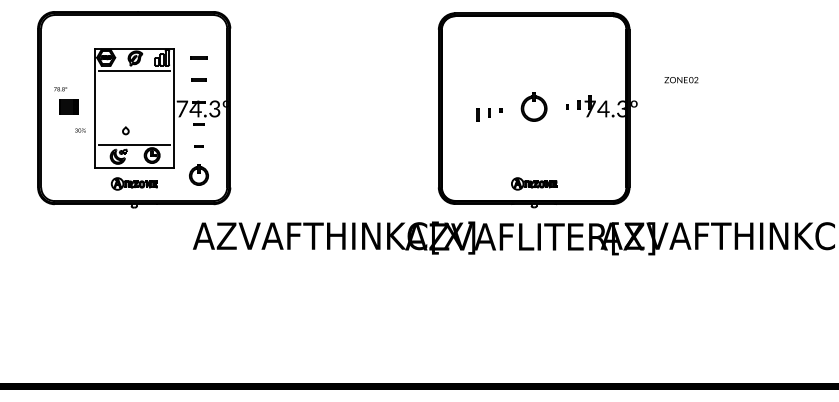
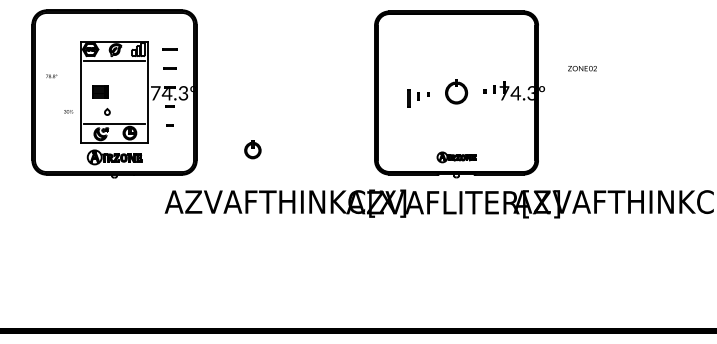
part: (68, 106) -> (100, 91), moved
part: (477, 114) -> (408, 98), size x1.6
part: (198, 174) -> (252, 149), moved
part: (133, 183) -> (113, 157), size x1.4

